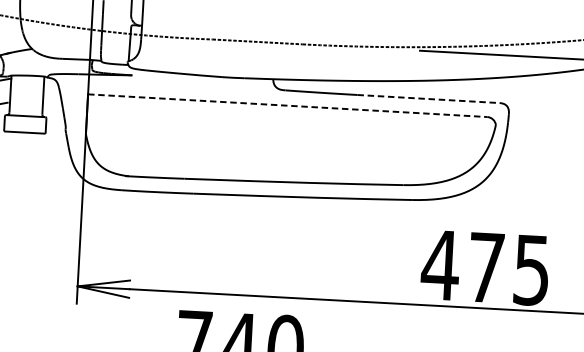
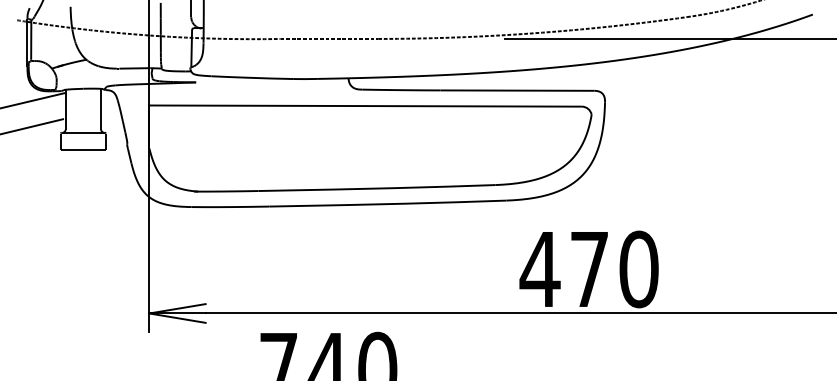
line: (428, 98) -> (517, 90), dashed -> solid
line: (288, 106) -> (366, 106), dashed -> solid
text: (531, 270) -> (638, 269), 475 -> 470

